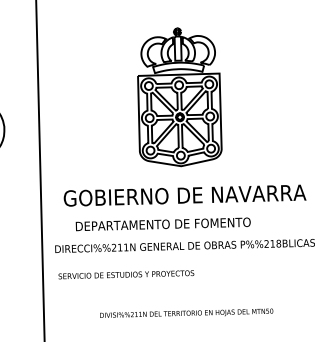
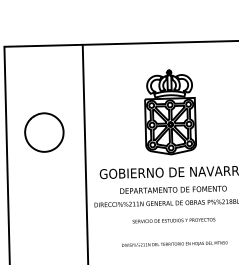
text: (163, 223) -> (173, 189), moved
text: (125, 274) -> (173, 220), moved

